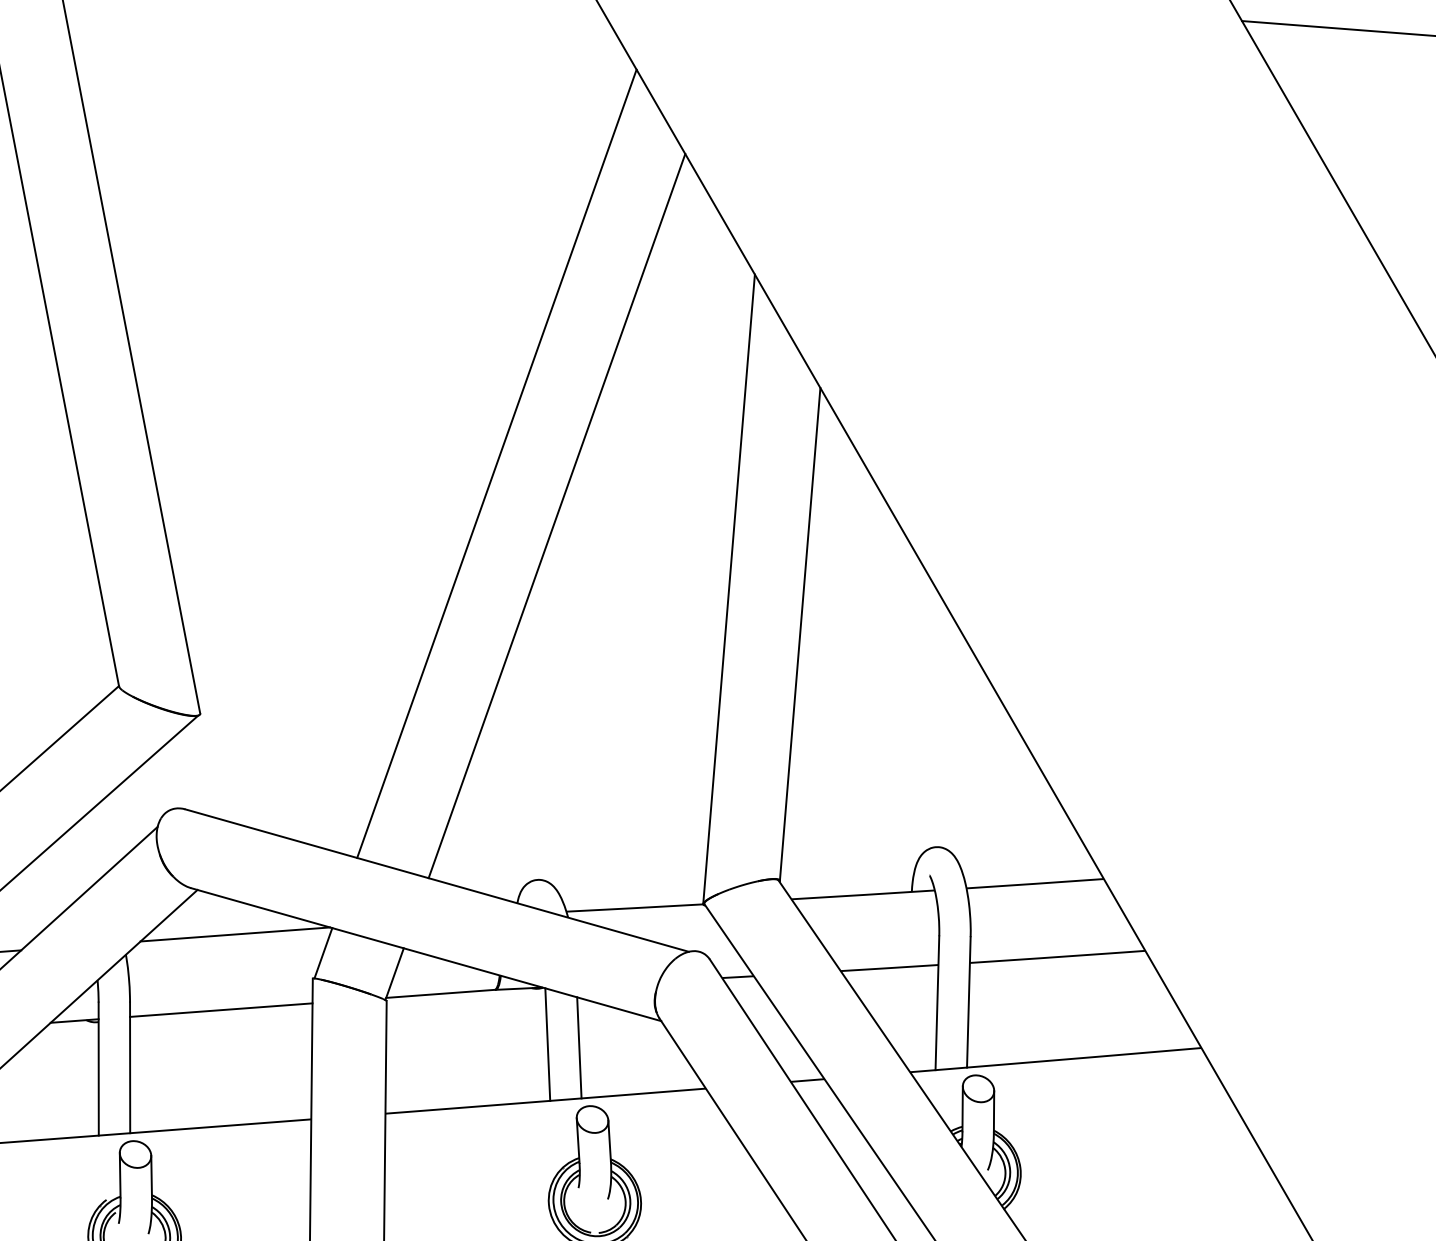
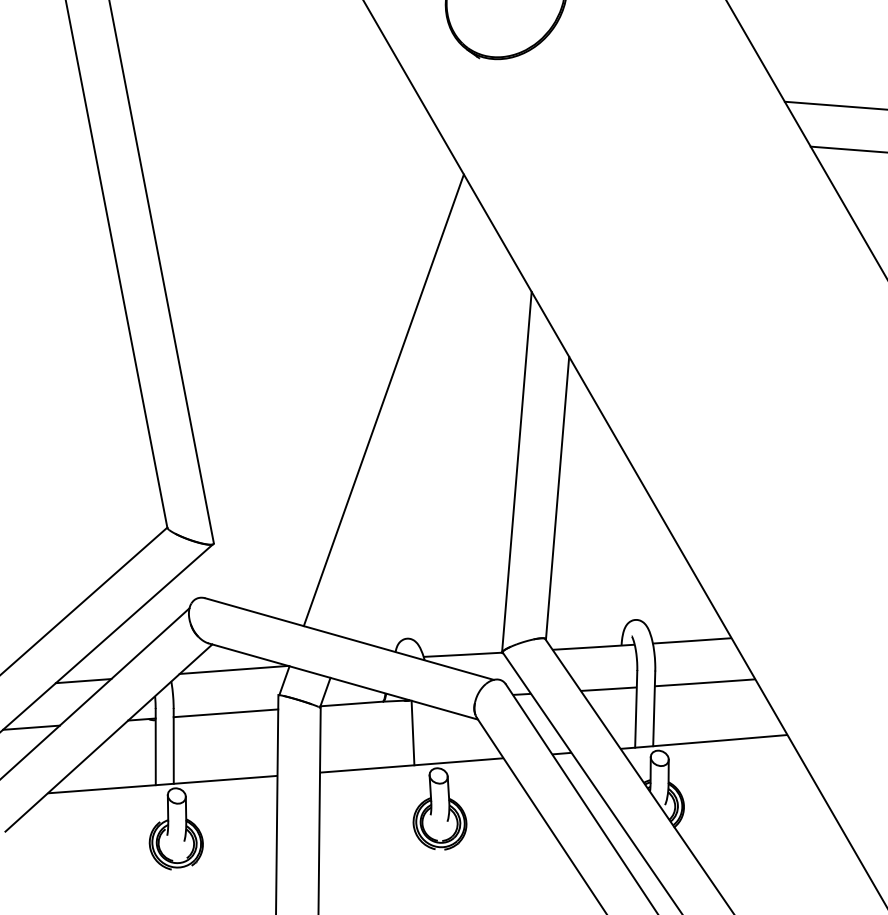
line: (555, 514) -> (417, 429), removed
line: (578, 1047) -> (430, 734), removed

